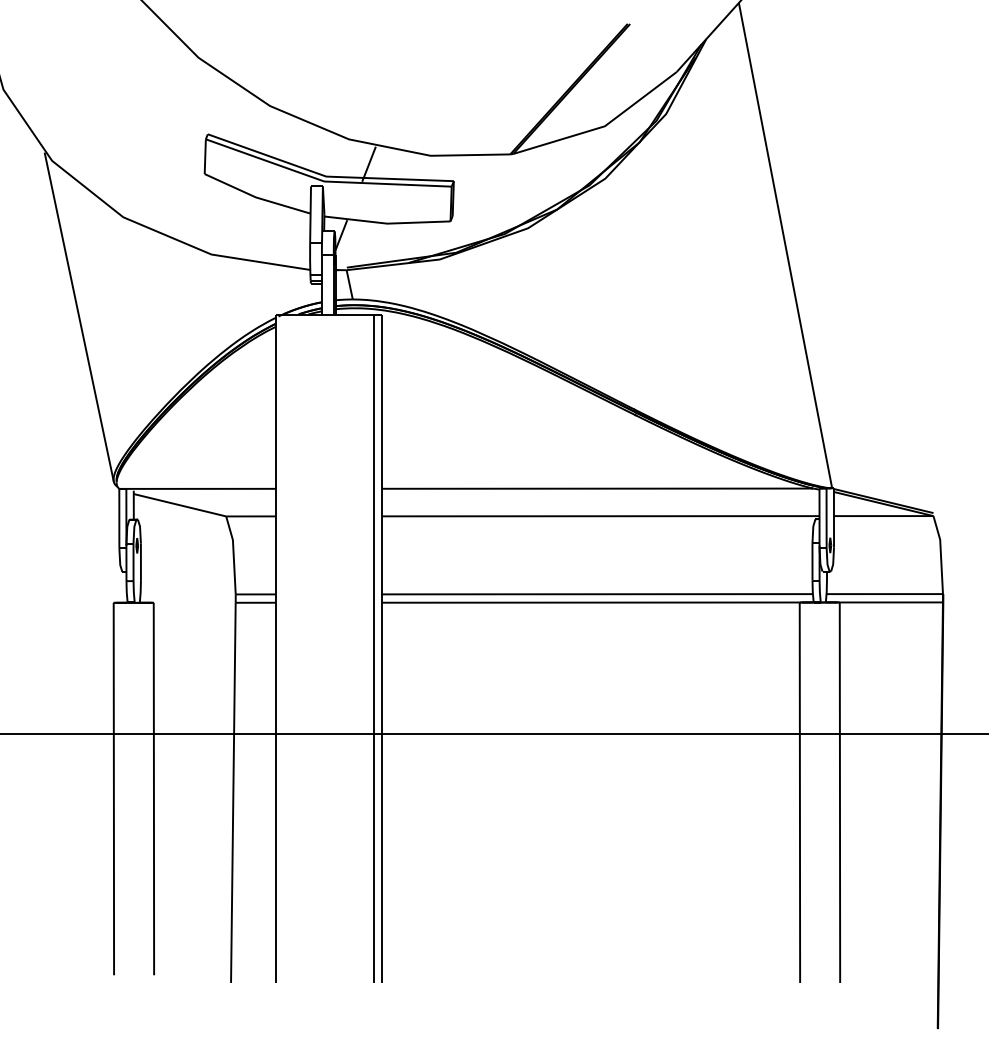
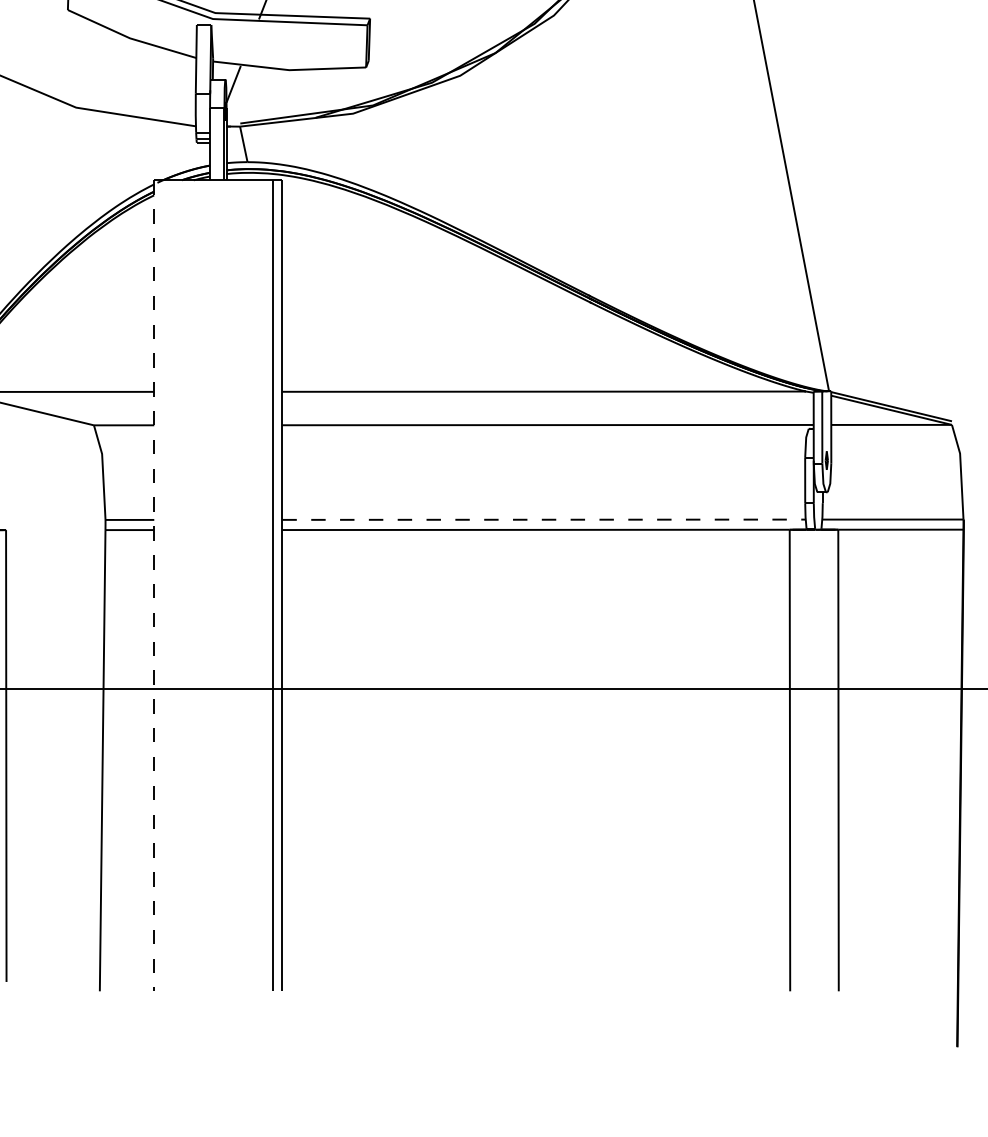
line: (597, 594) -> (544, 520), solid -> dashed
line: (275, 649) -> (153, 586), solid -> dashed

